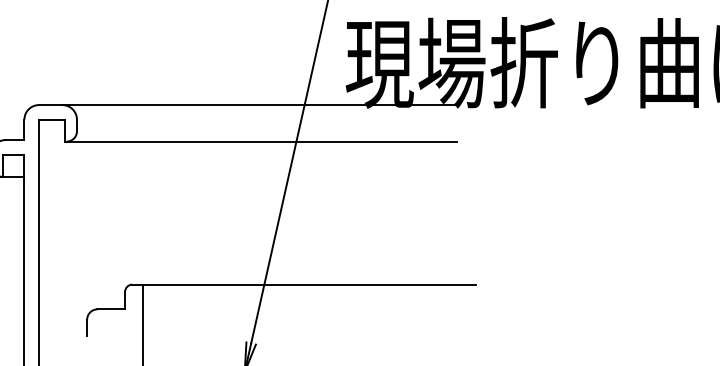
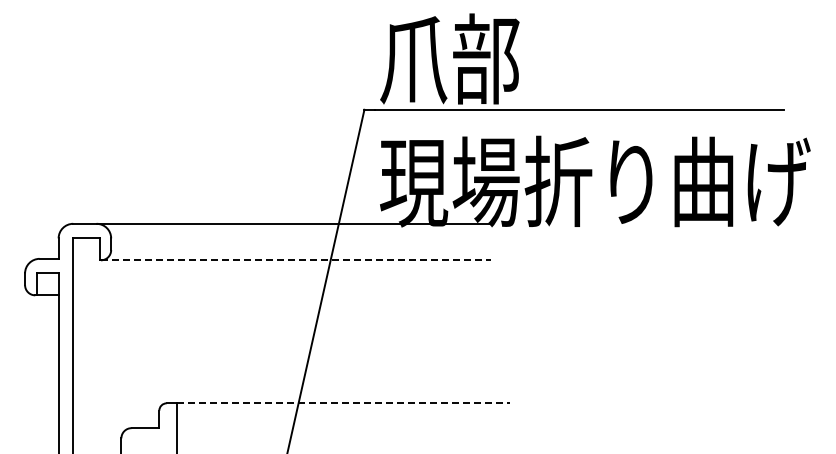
line: (262, 141) -> (296, 260), solid -> dashed
line: (309, 284) -> (343, 403), solid -> dashed

